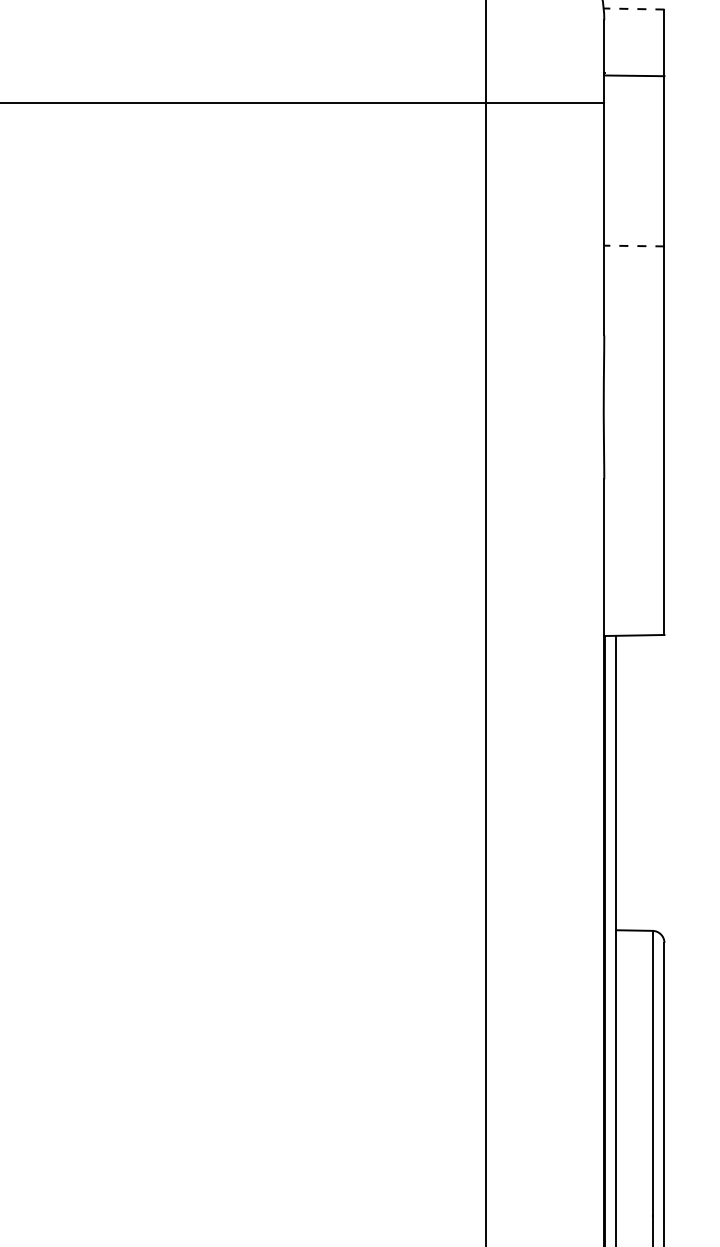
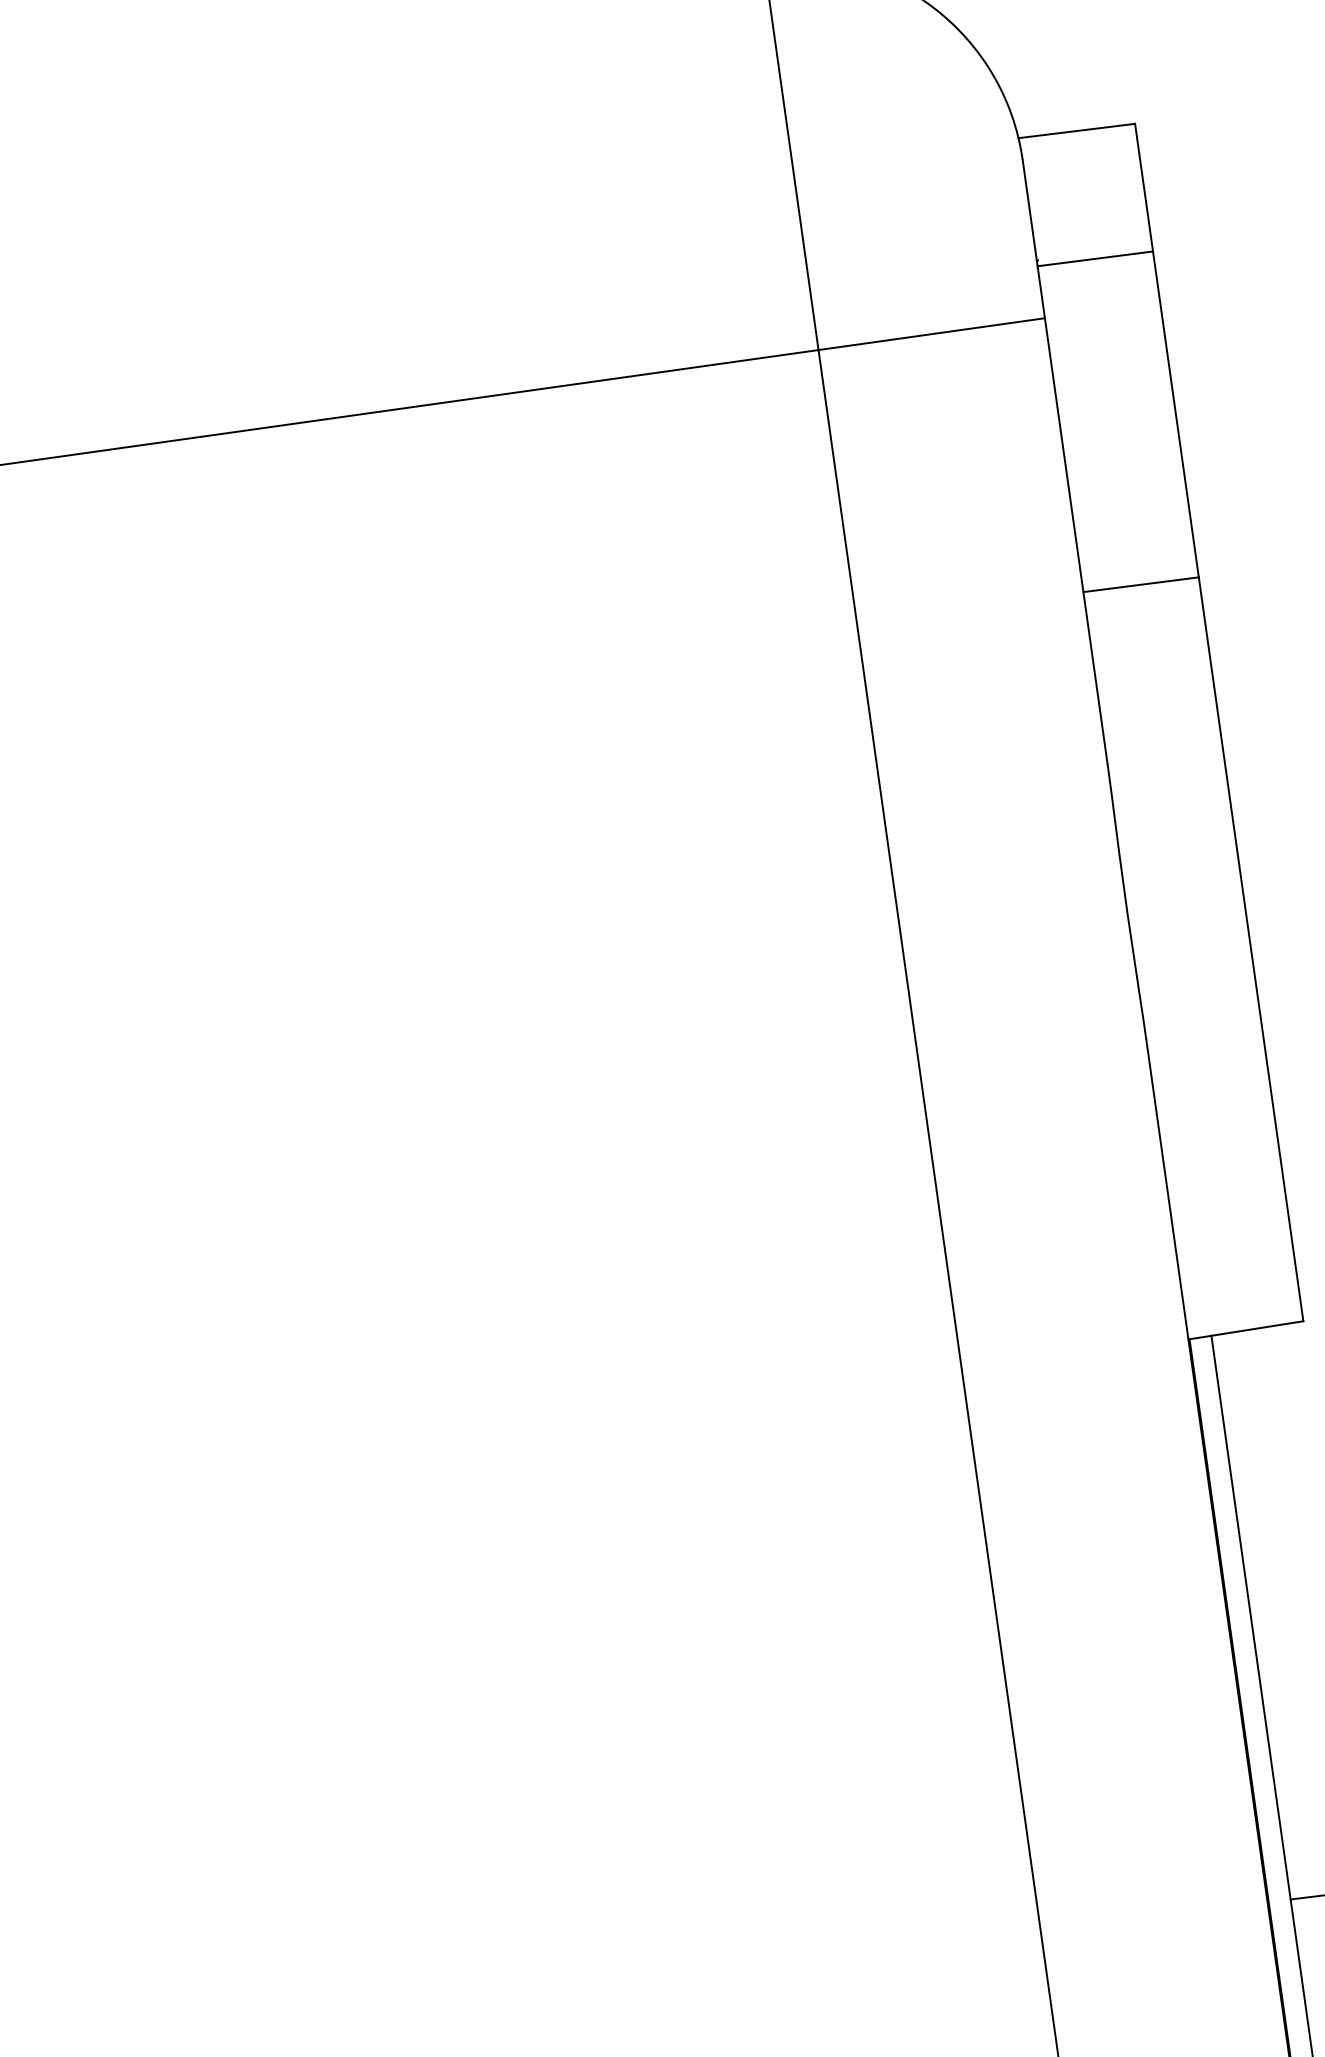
line: (633, 9) -> (1075, 132), dashed -> solid
line: (633, 246) -> (1139, 585), dashed -> solid

